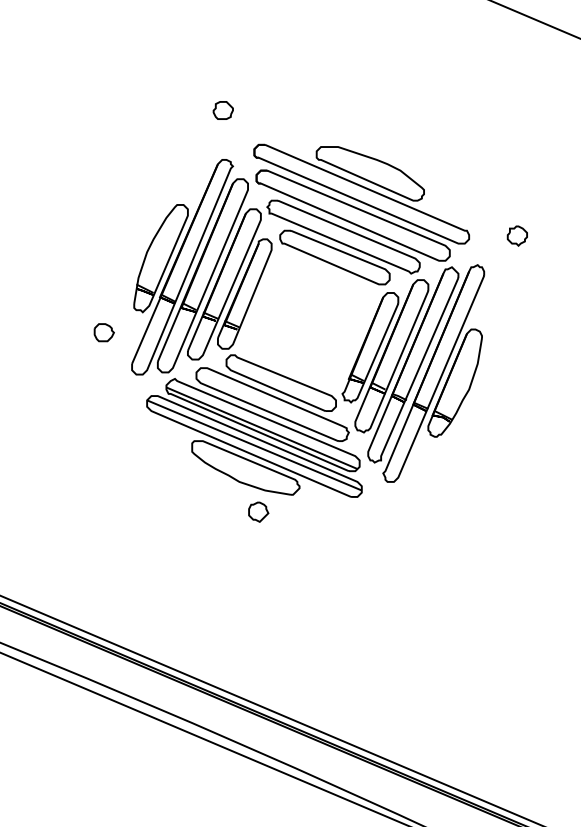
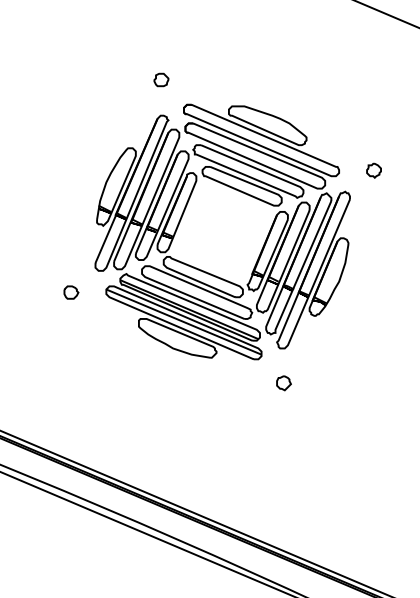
part: (104, 332) -> (71, 292), moved
part: (257, 512) -> (283, 383), moved

